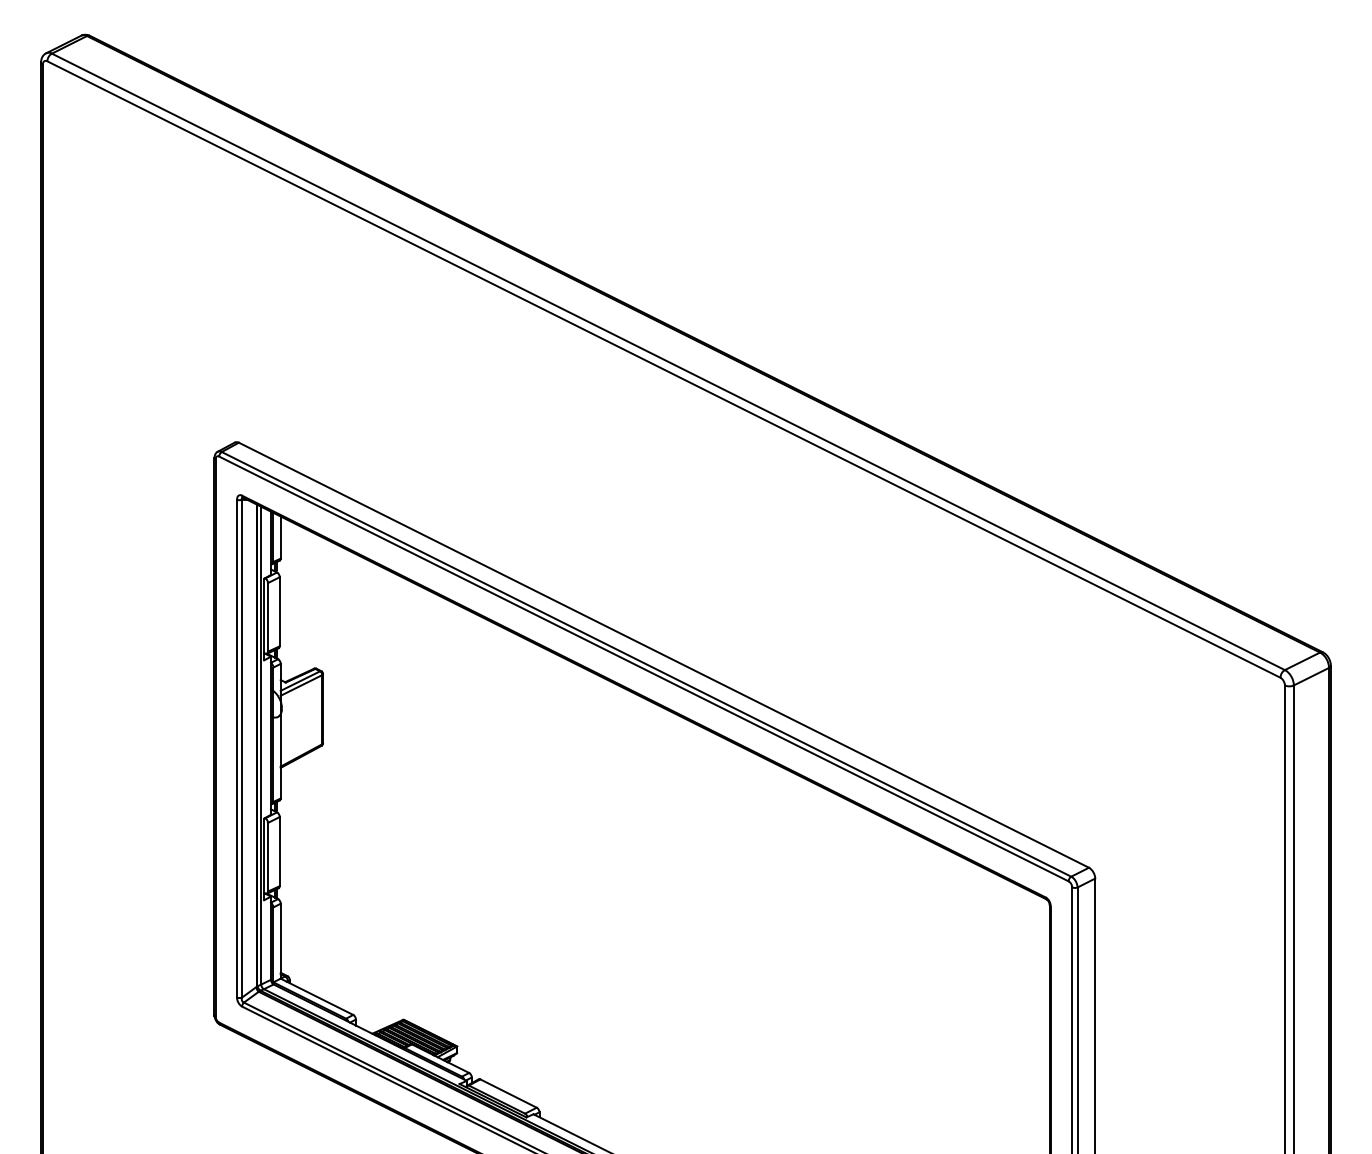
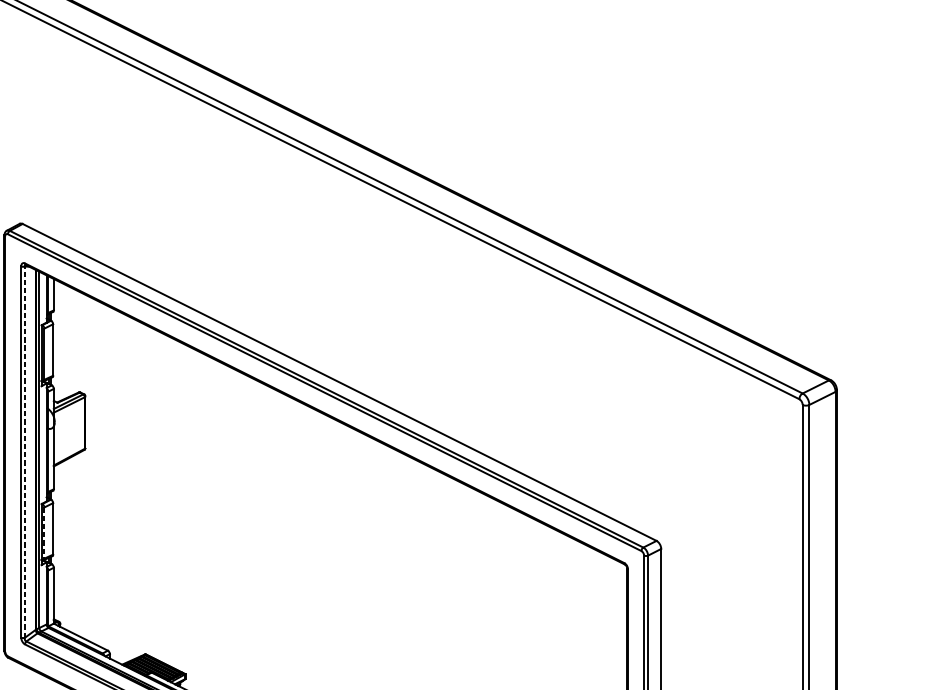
line: (241, 748) -> (24, 451), solid -> dashed
line: (268, 857) -> (44, 533), solid -> dashed

